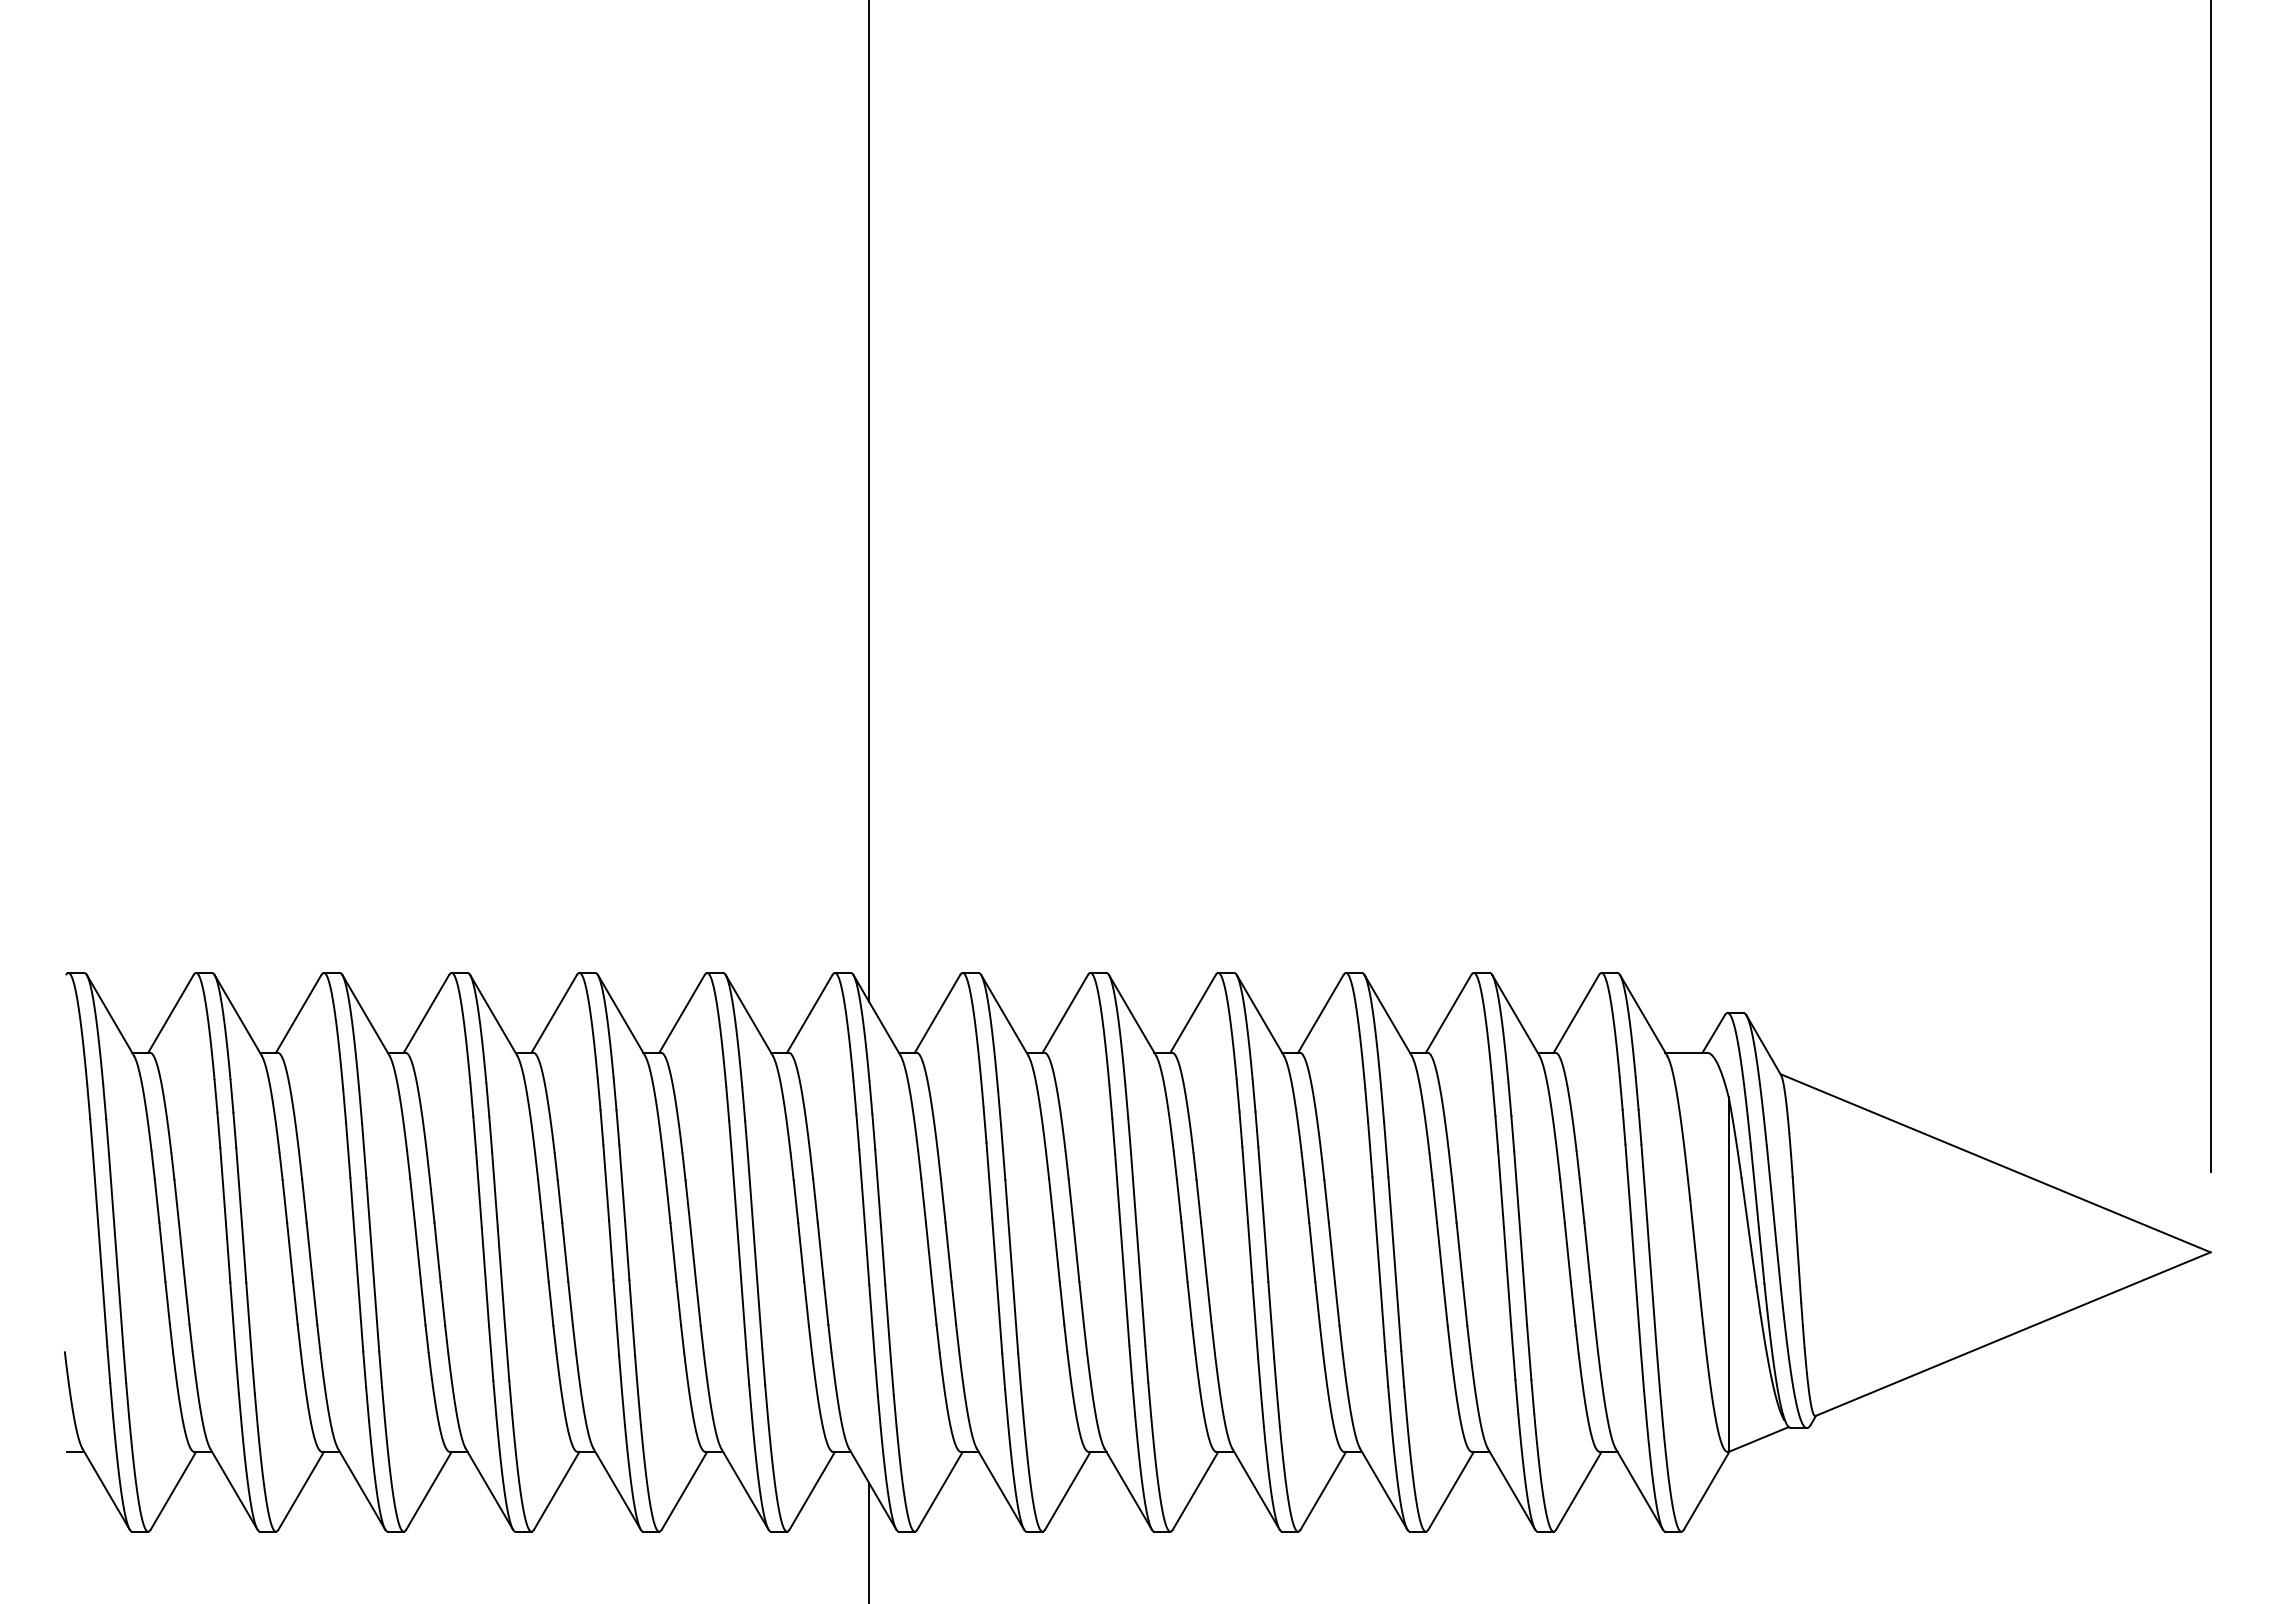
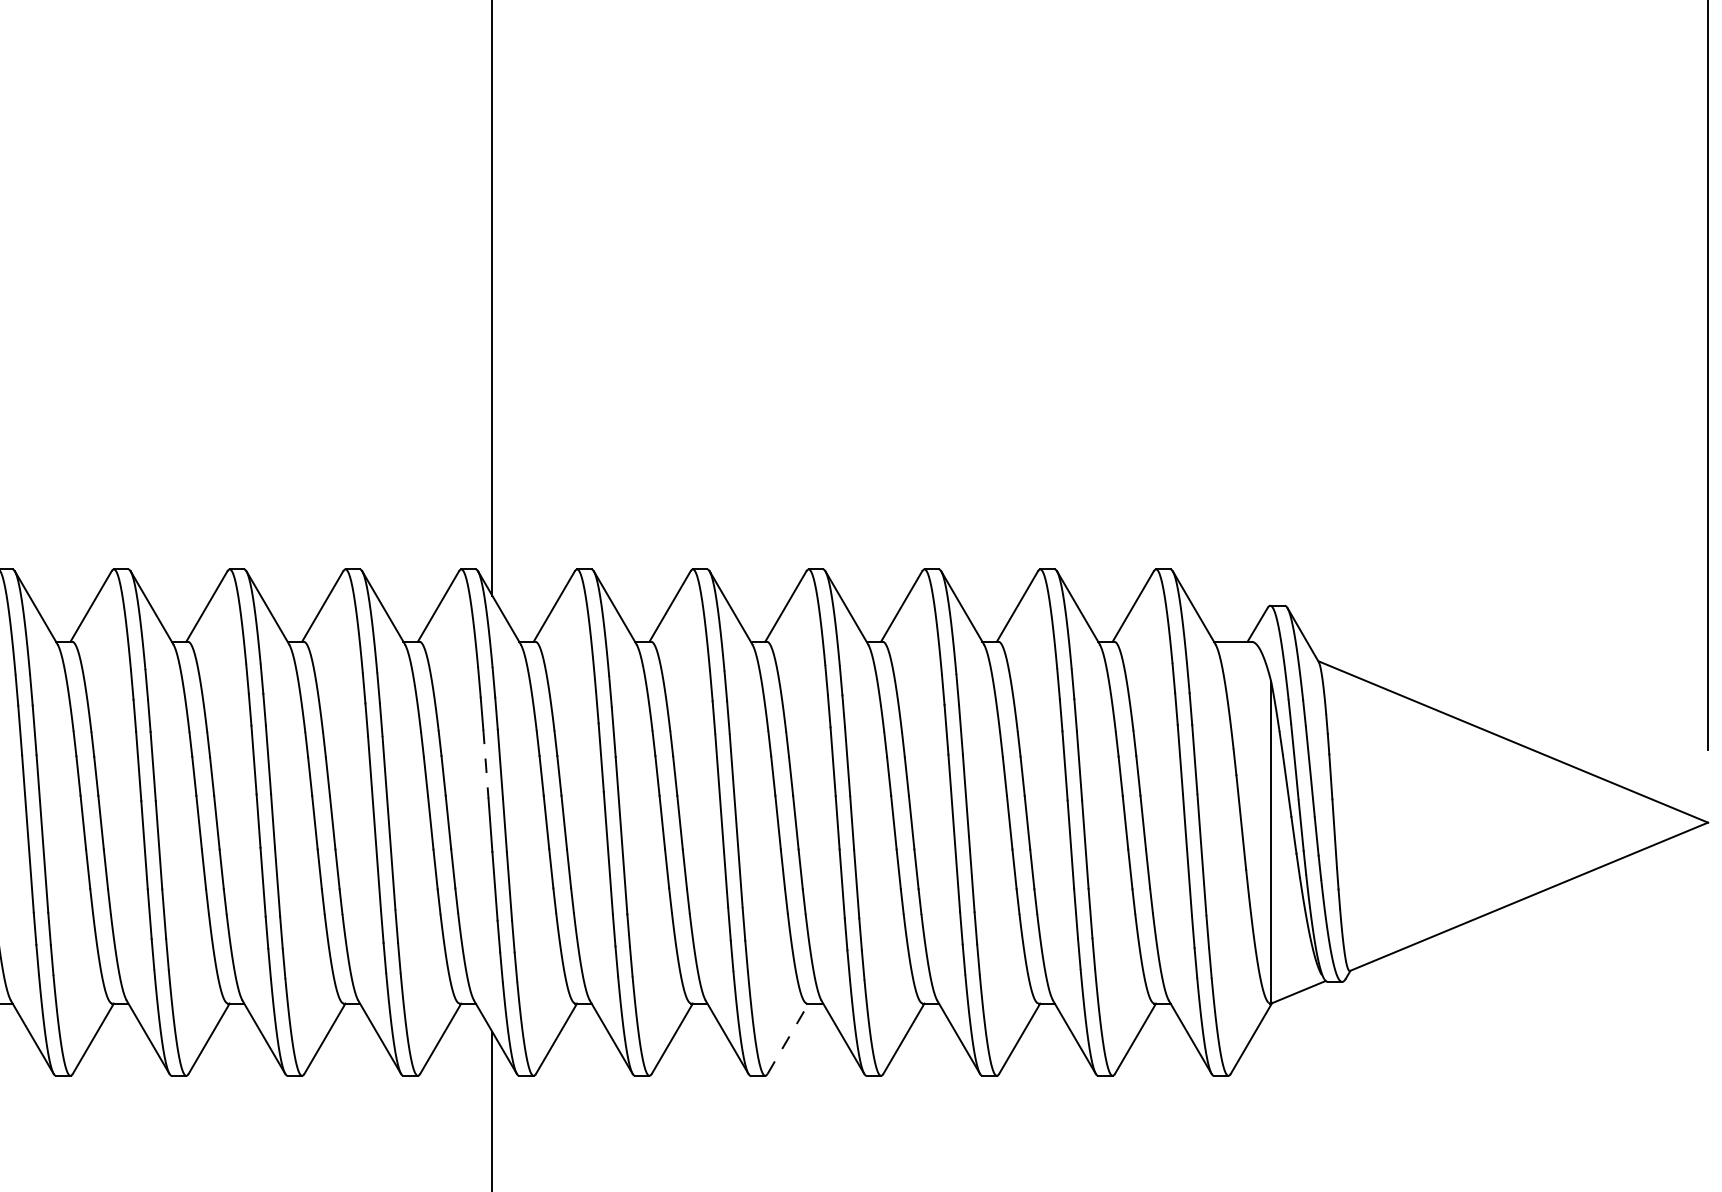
line: (862, 1188) -> (486, 764), solid -> dashed
line: (1195, 1490) -> (788, 1038), solid -> dashed

